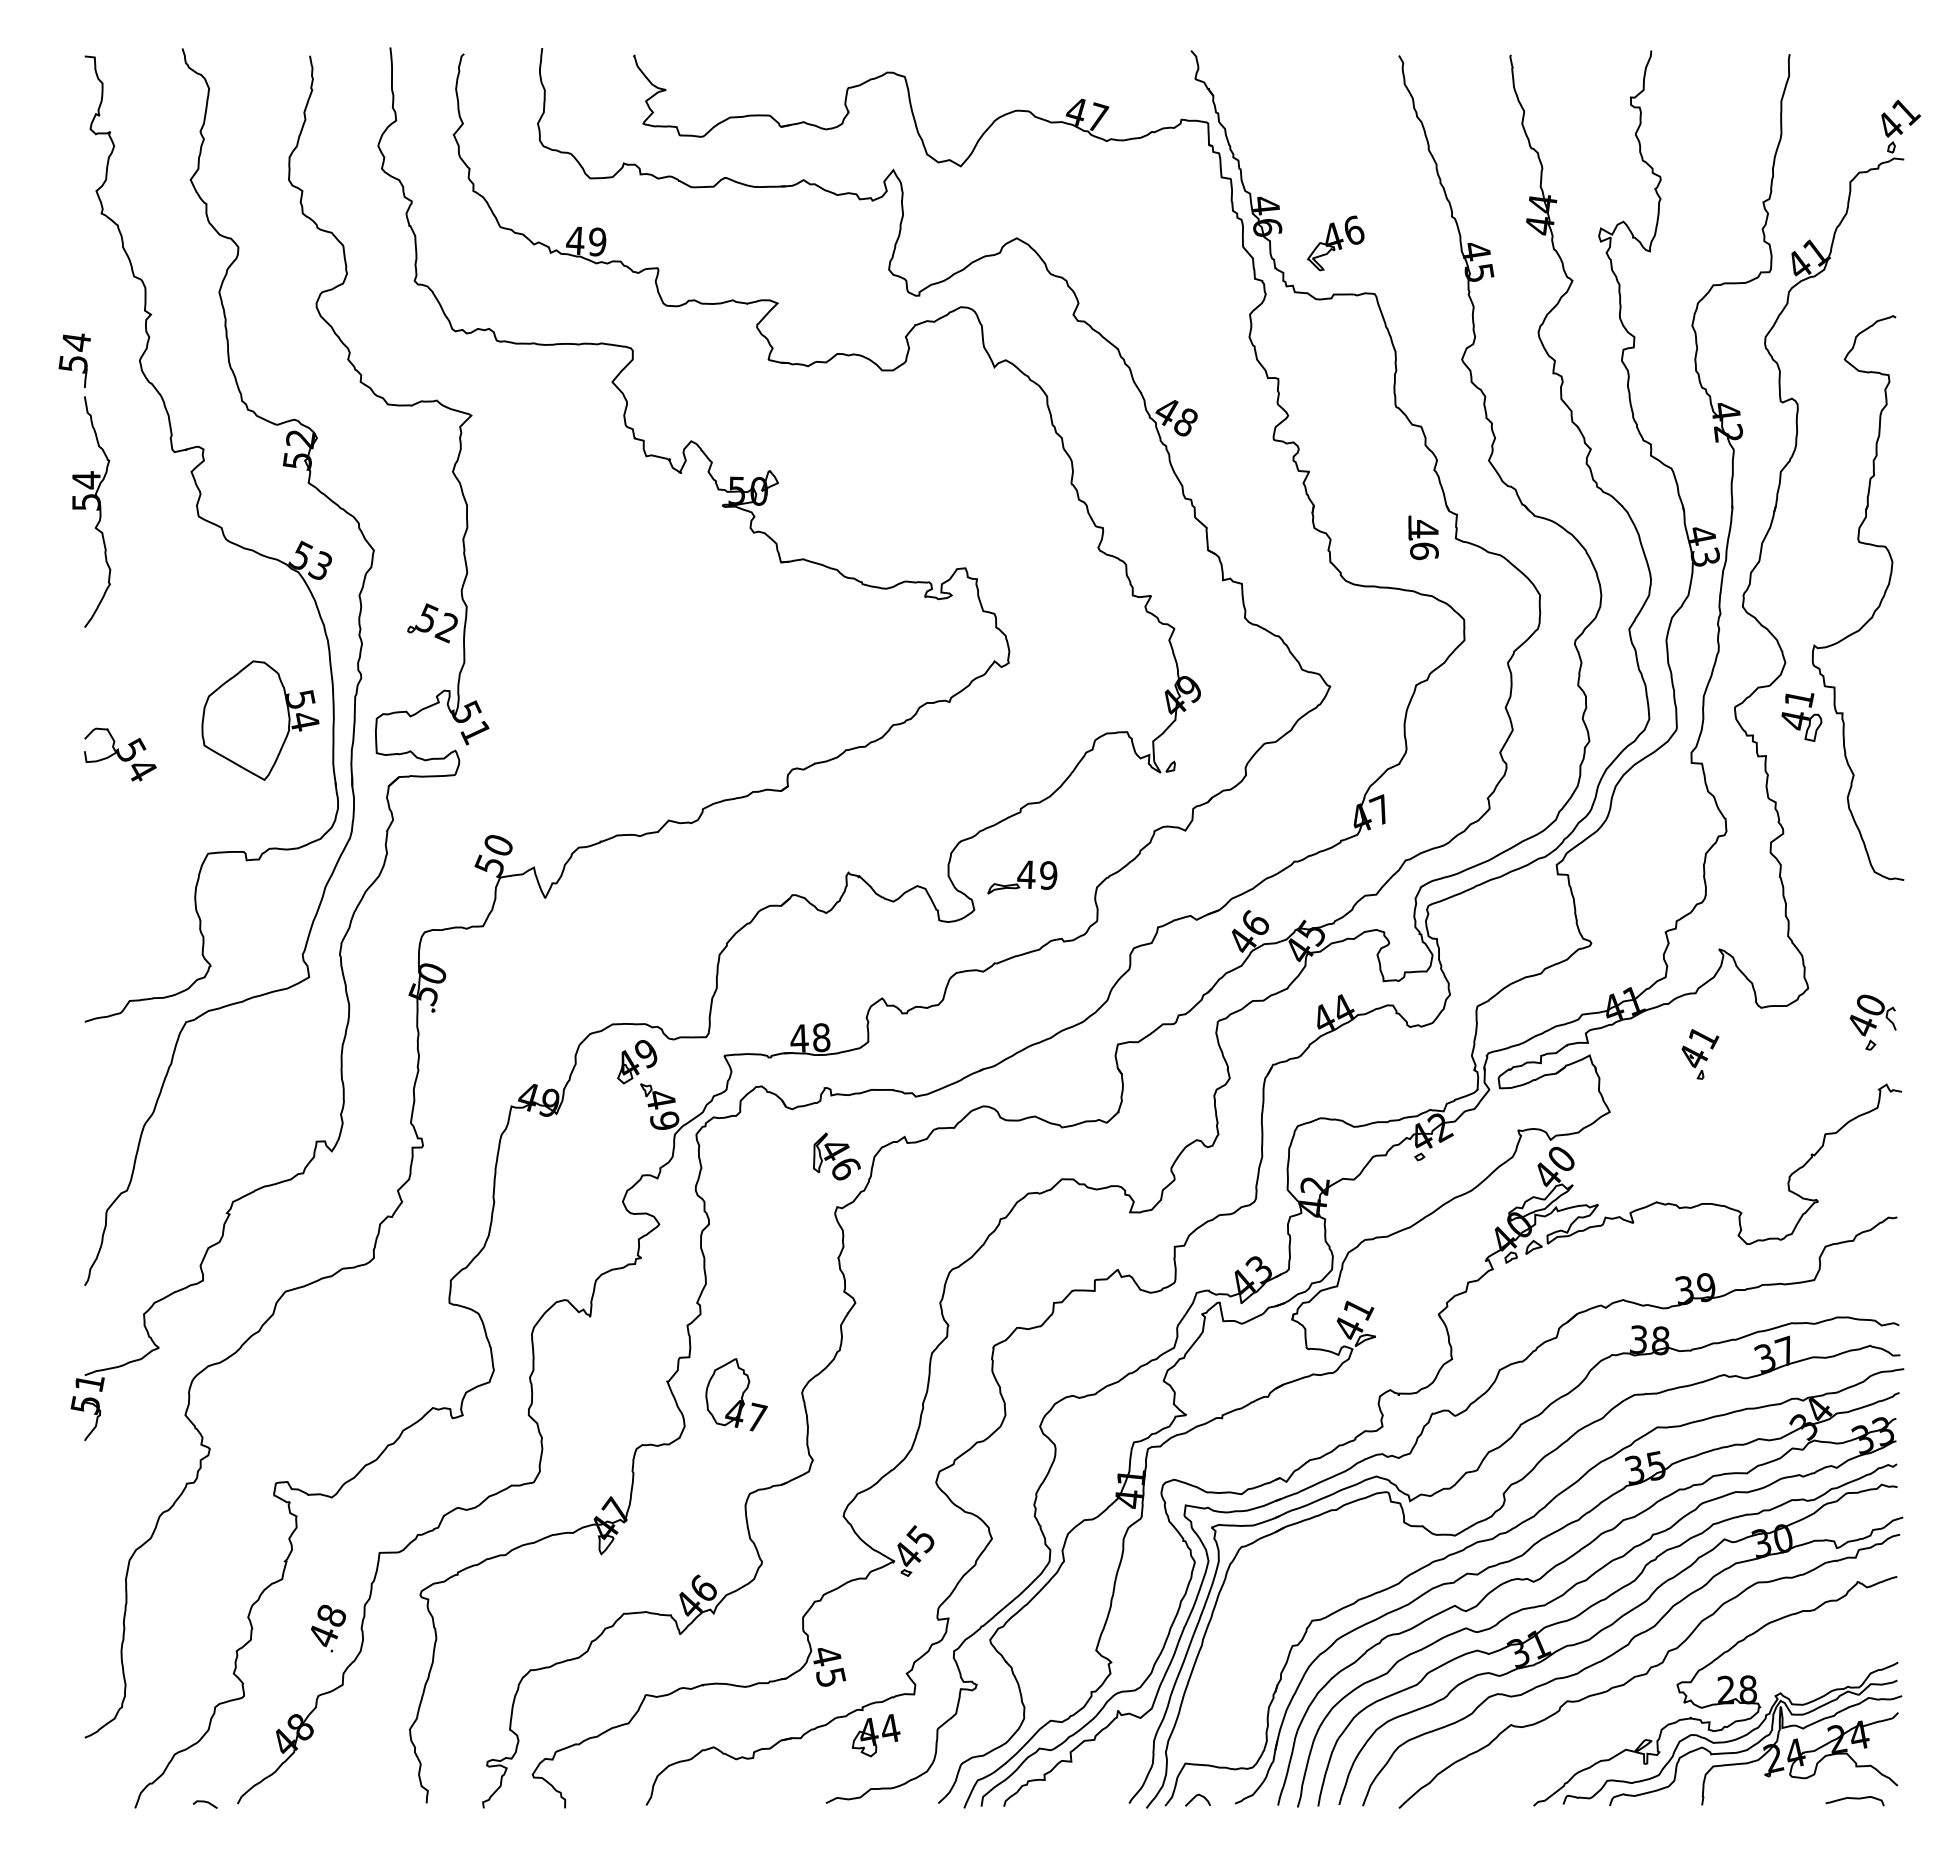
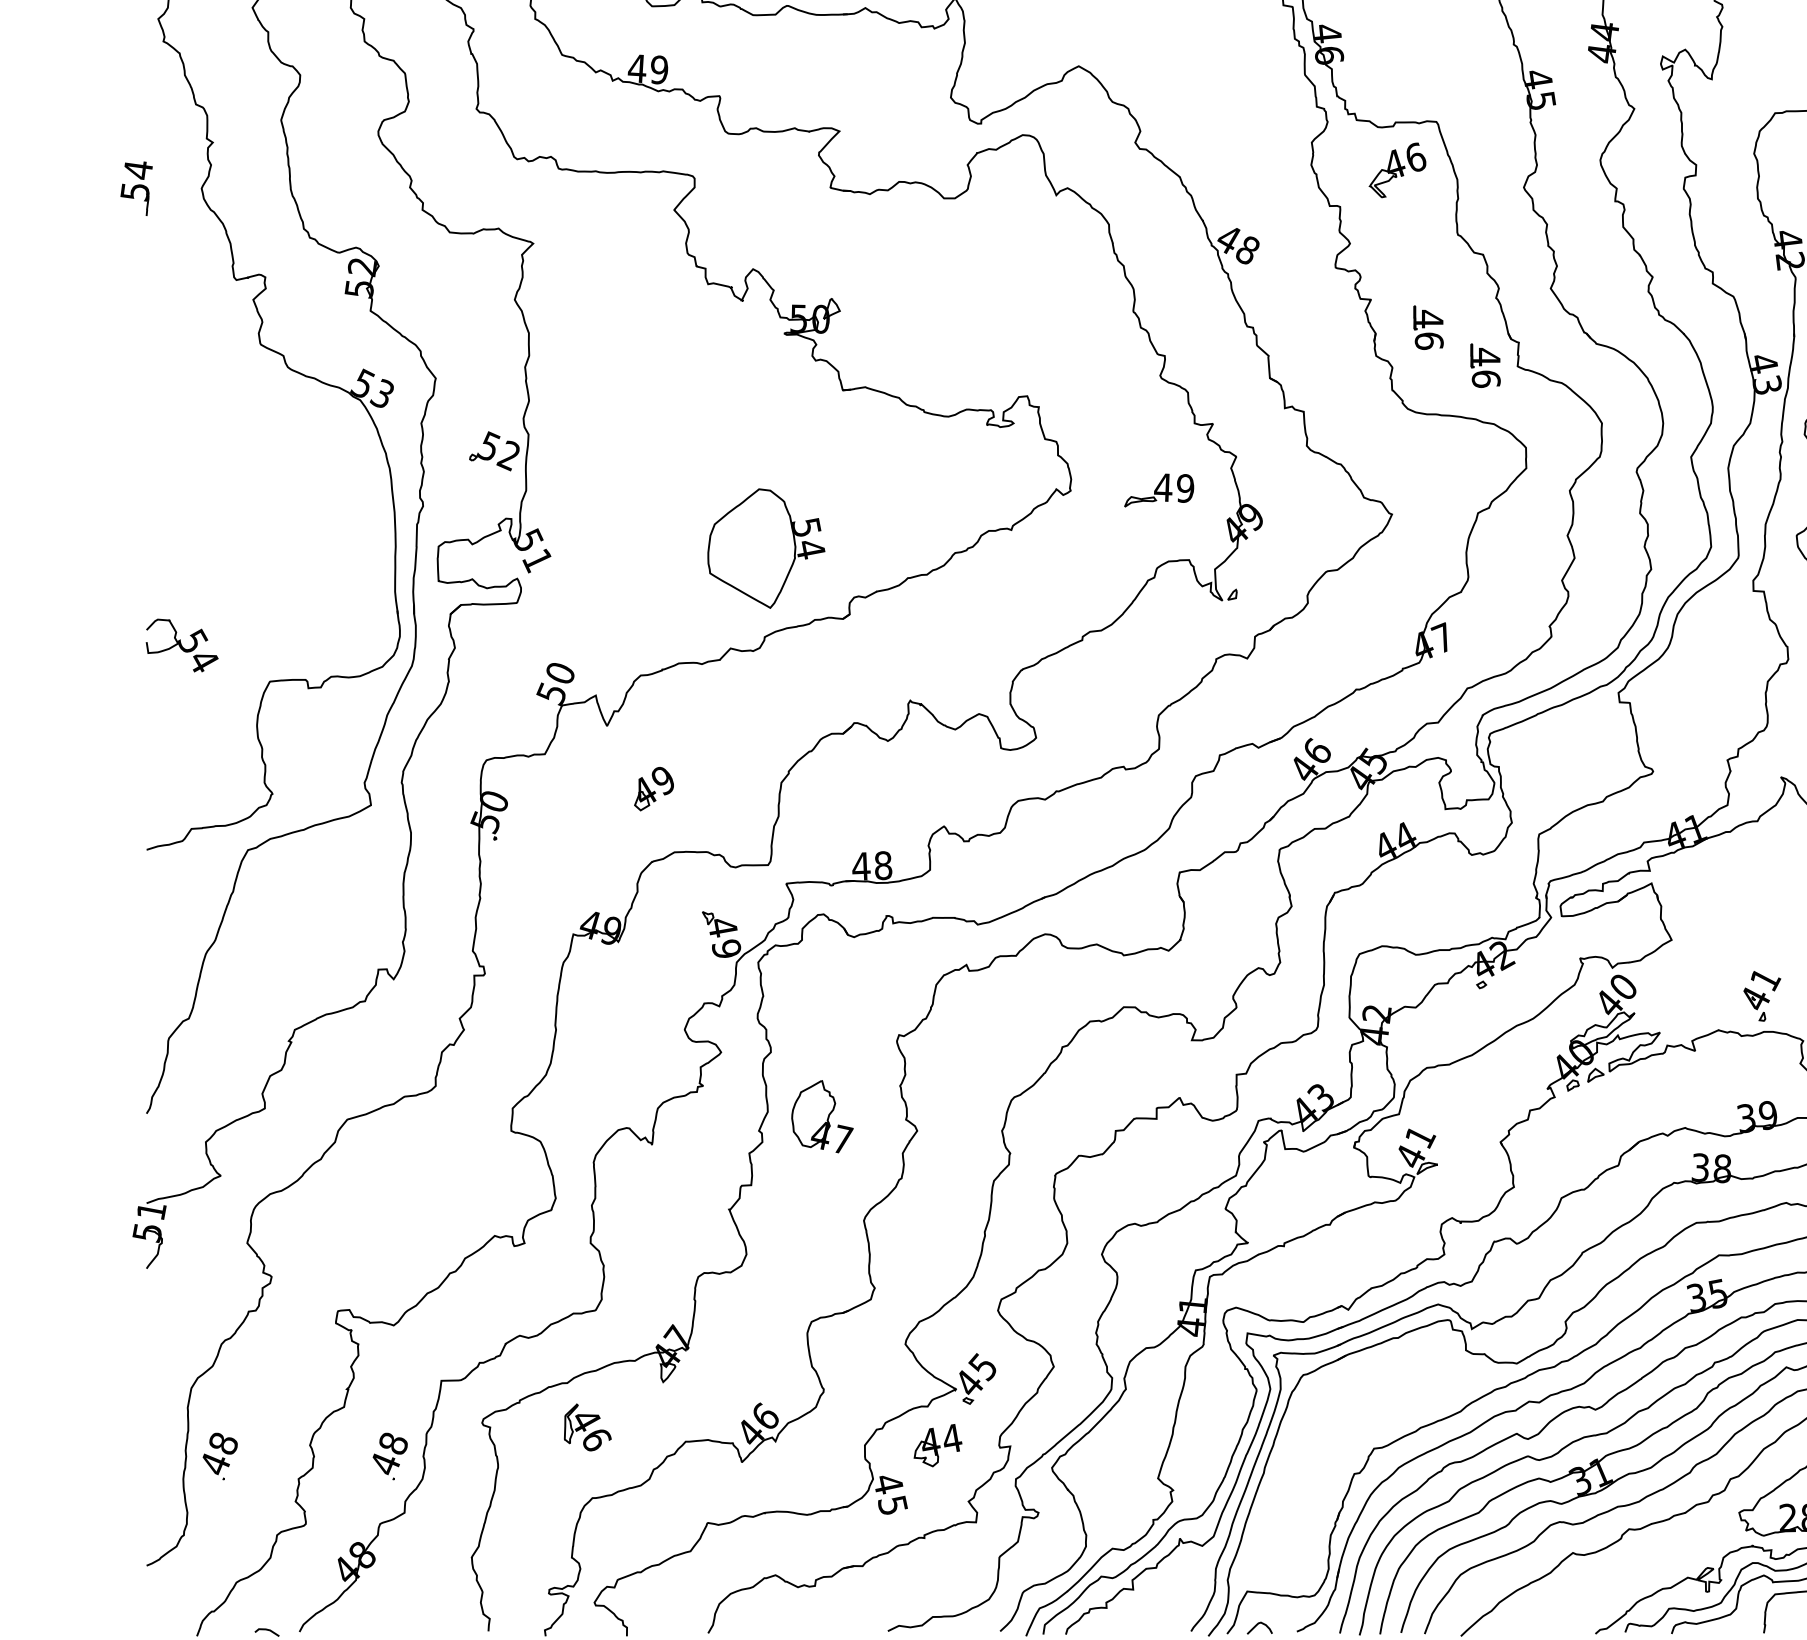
part: (1335, 243) -> (1397, 170), moved
part: (1366, 499) -> (1428, 327), added
part: (91, 511) -> (153, 339), removed
part: (260, 720) -> (766, 548), moved
part: (120, 754) -> (182, 645), moved
part: (1022, 877) -> (1159, 490), moved
part: (1700, 1054) -> (1762, 996), moved
part: (637, 1062) -> (654, 789), moved
part: (836, 1156) -> (587, 1427), moved
part: (736, 1394) -> (822, 1116), moved
part: (157, 1628) -> (219, 1456), added
part: (875, 1735) -> (937, 1445), moved

